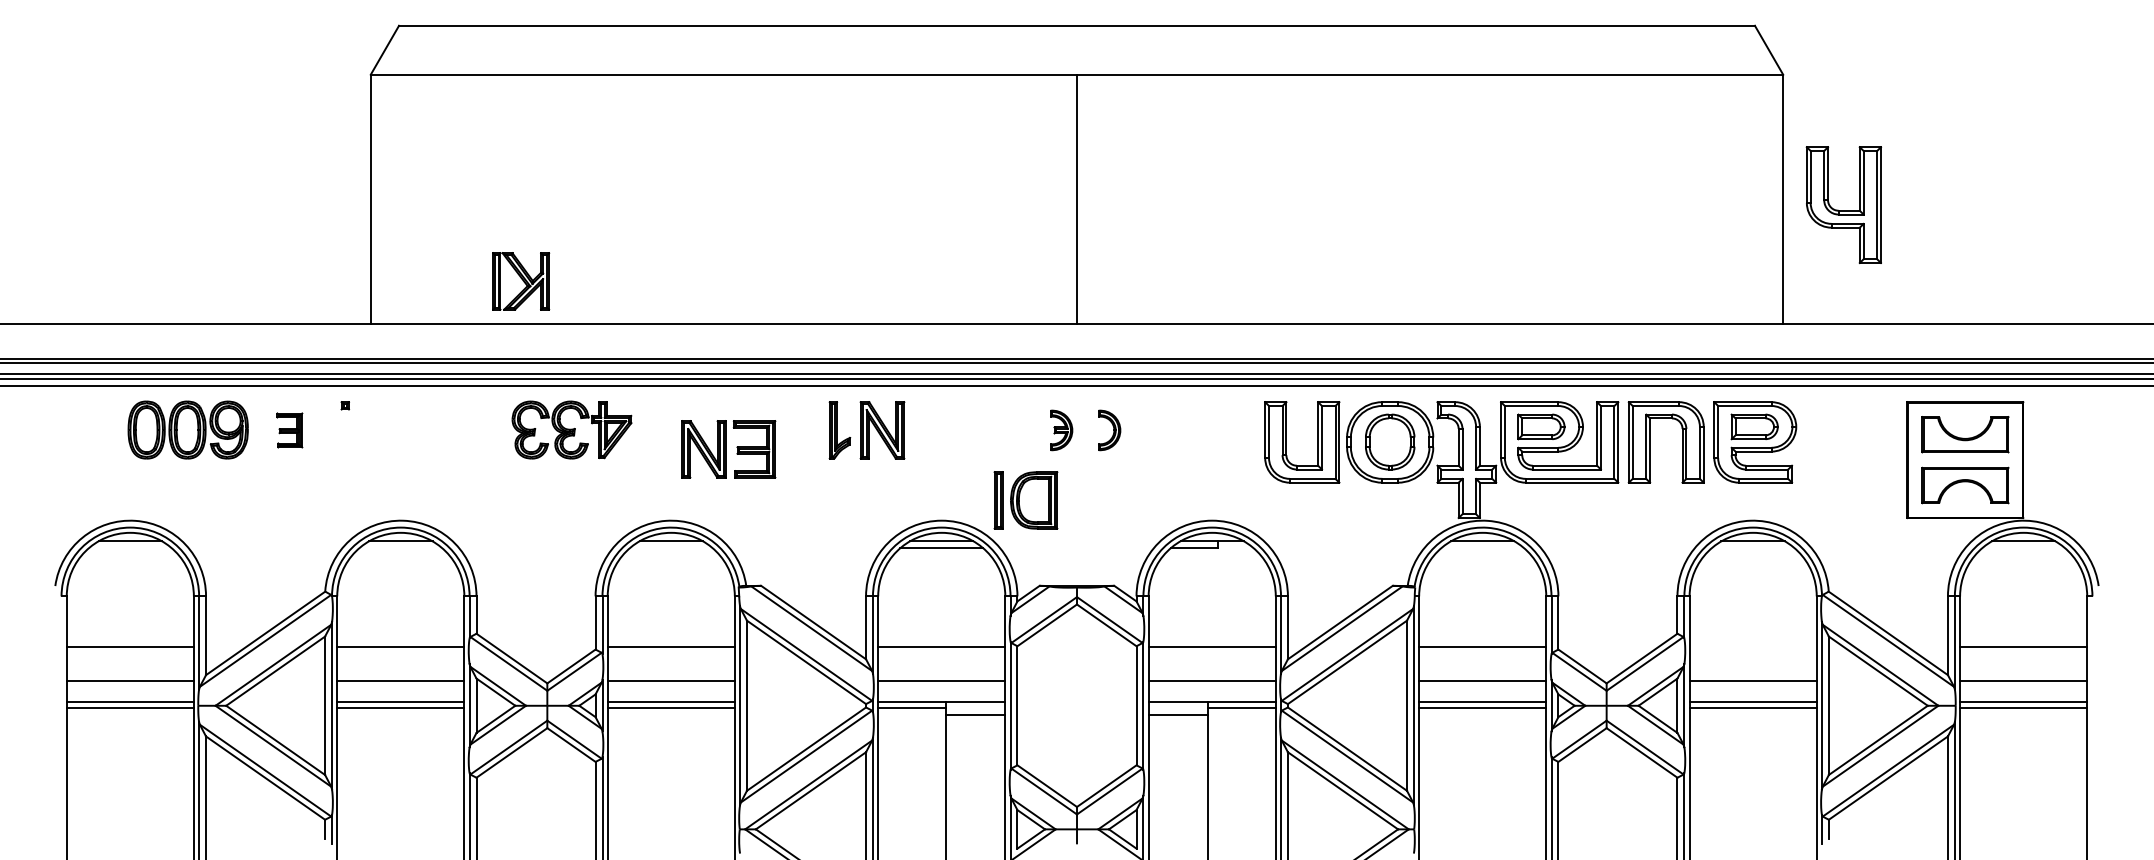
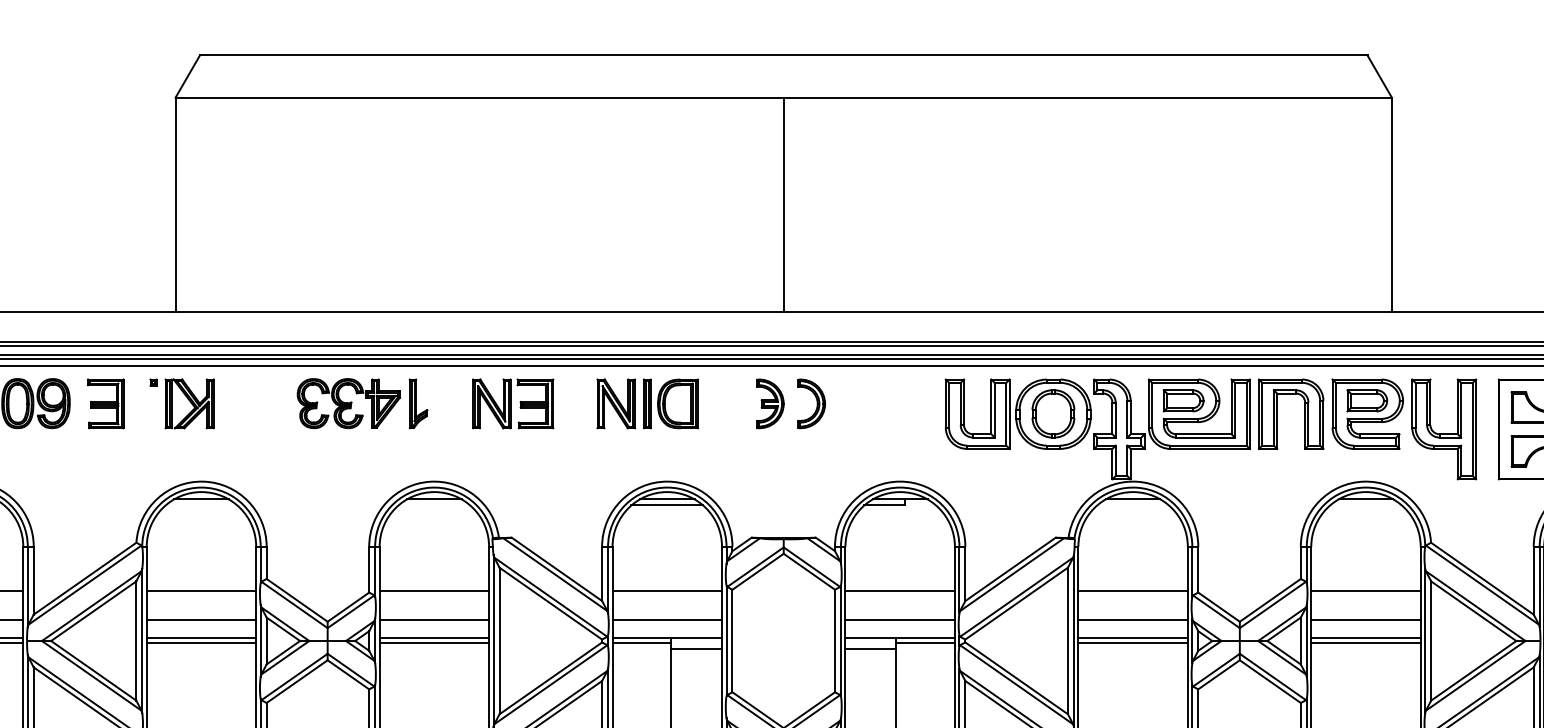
part: (1843, 204) -> (1443, 428), moved
part: (521, 281) -> (190, 403), moved
part: (289, 430) -> (105, 403), size x1.67
part: (839, 430) -> (418, 403), moved
part: (1061, 430) -> (770, 403), size x1.43
part: (1109, 430) -> (811, 403), size x1.43
part: (728, 449) -> (512, 403), moved
part: (1025, 500) -> (670, 403), moved
line: (1752, 647) -> (1365, 590), added

